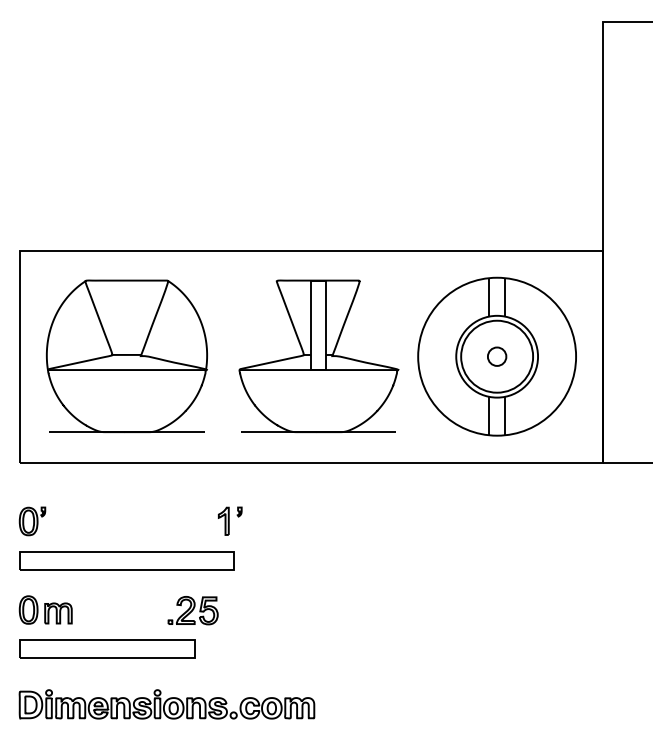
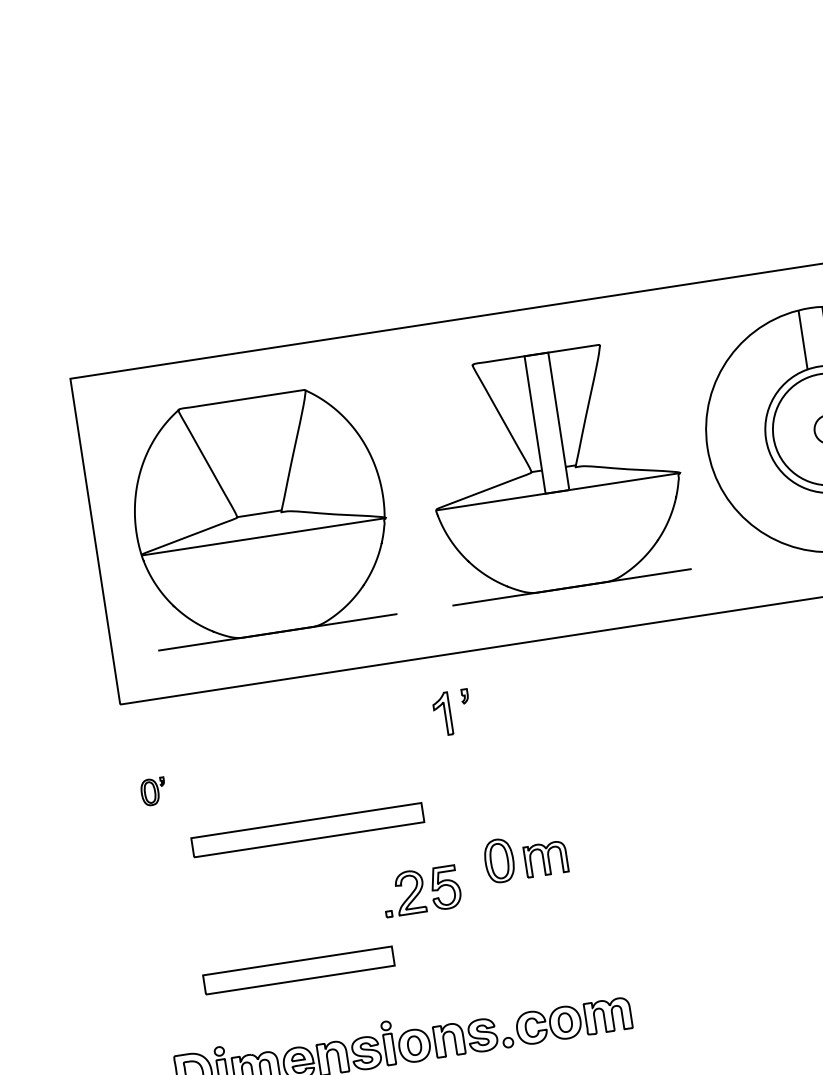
part: (230, 520) -> (452, 711), moved
part: (32, 521) -> (153, 791), size x0.6
part: (126, 560) -> (307, 829), size x0.7
part: (45, 609) -> (525, 856), moved
part: (107, 648) -> (298, 969), size x0.7

